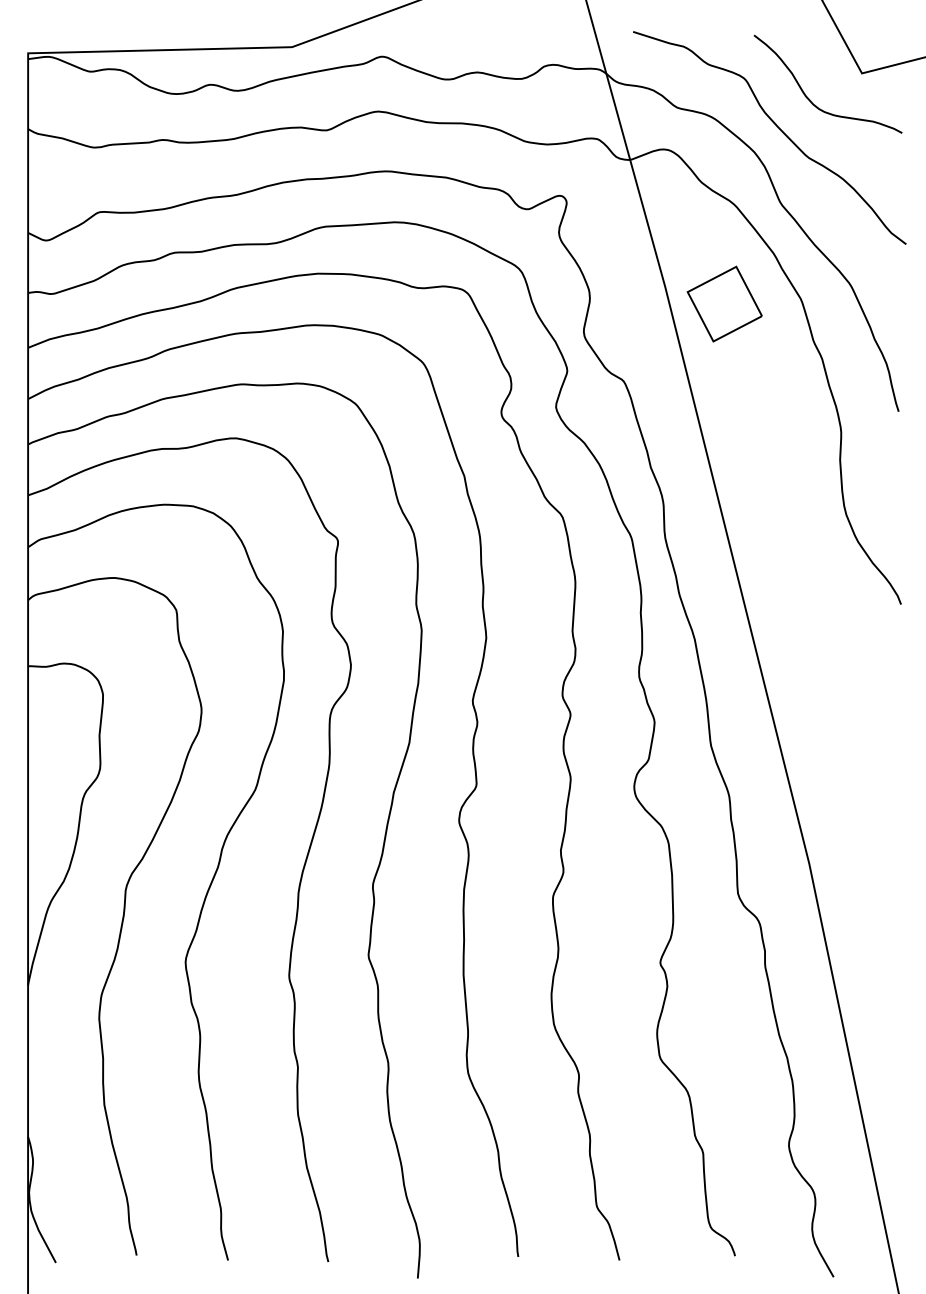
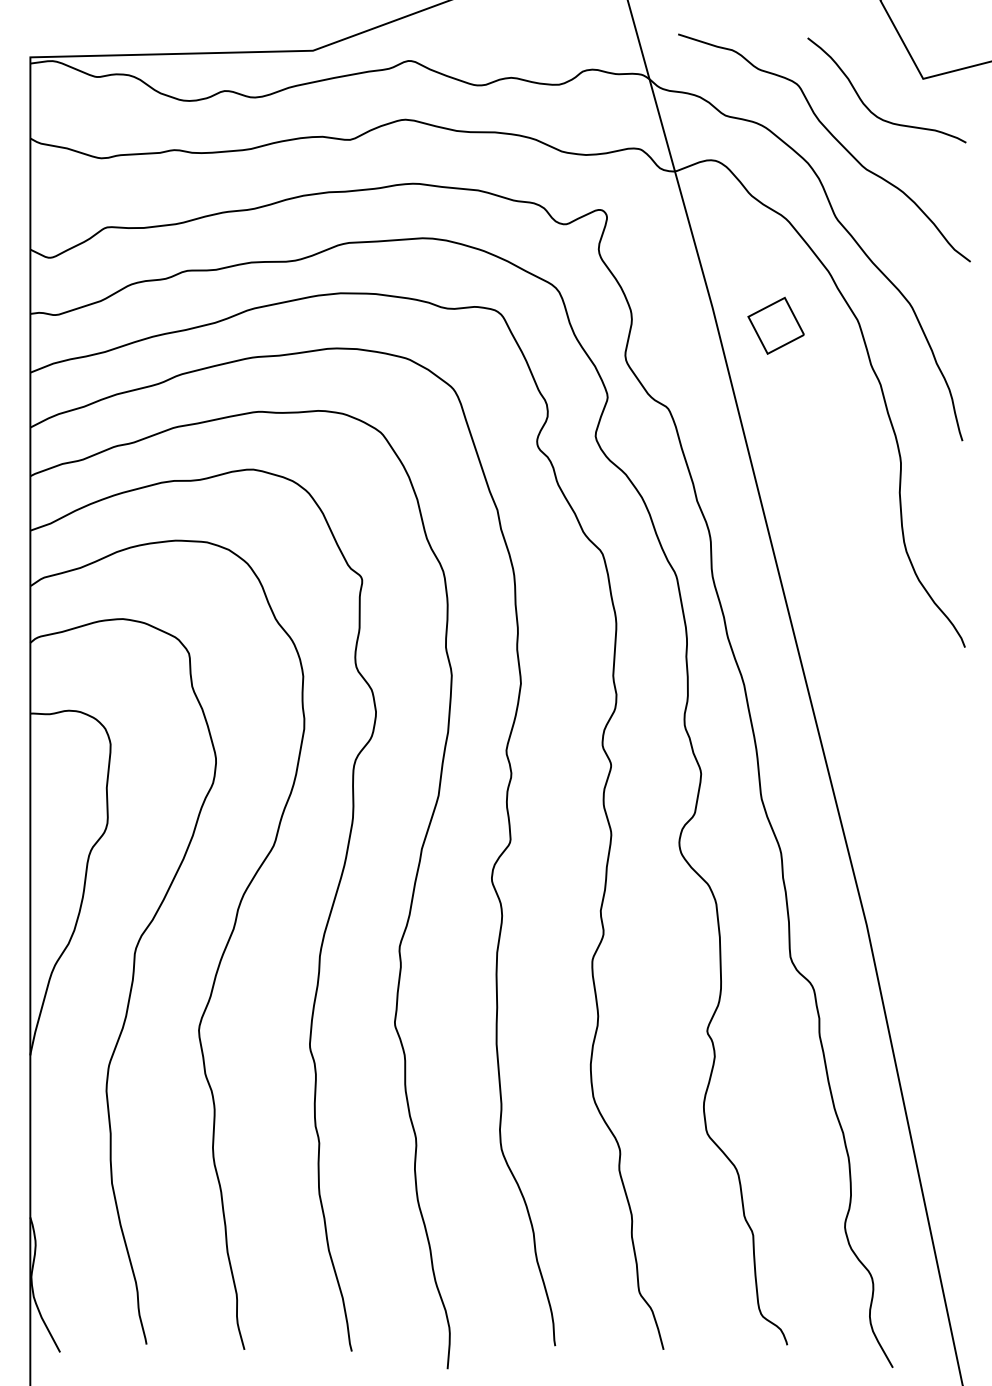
part: (724, 303) -> (775, 325), size x0.7

